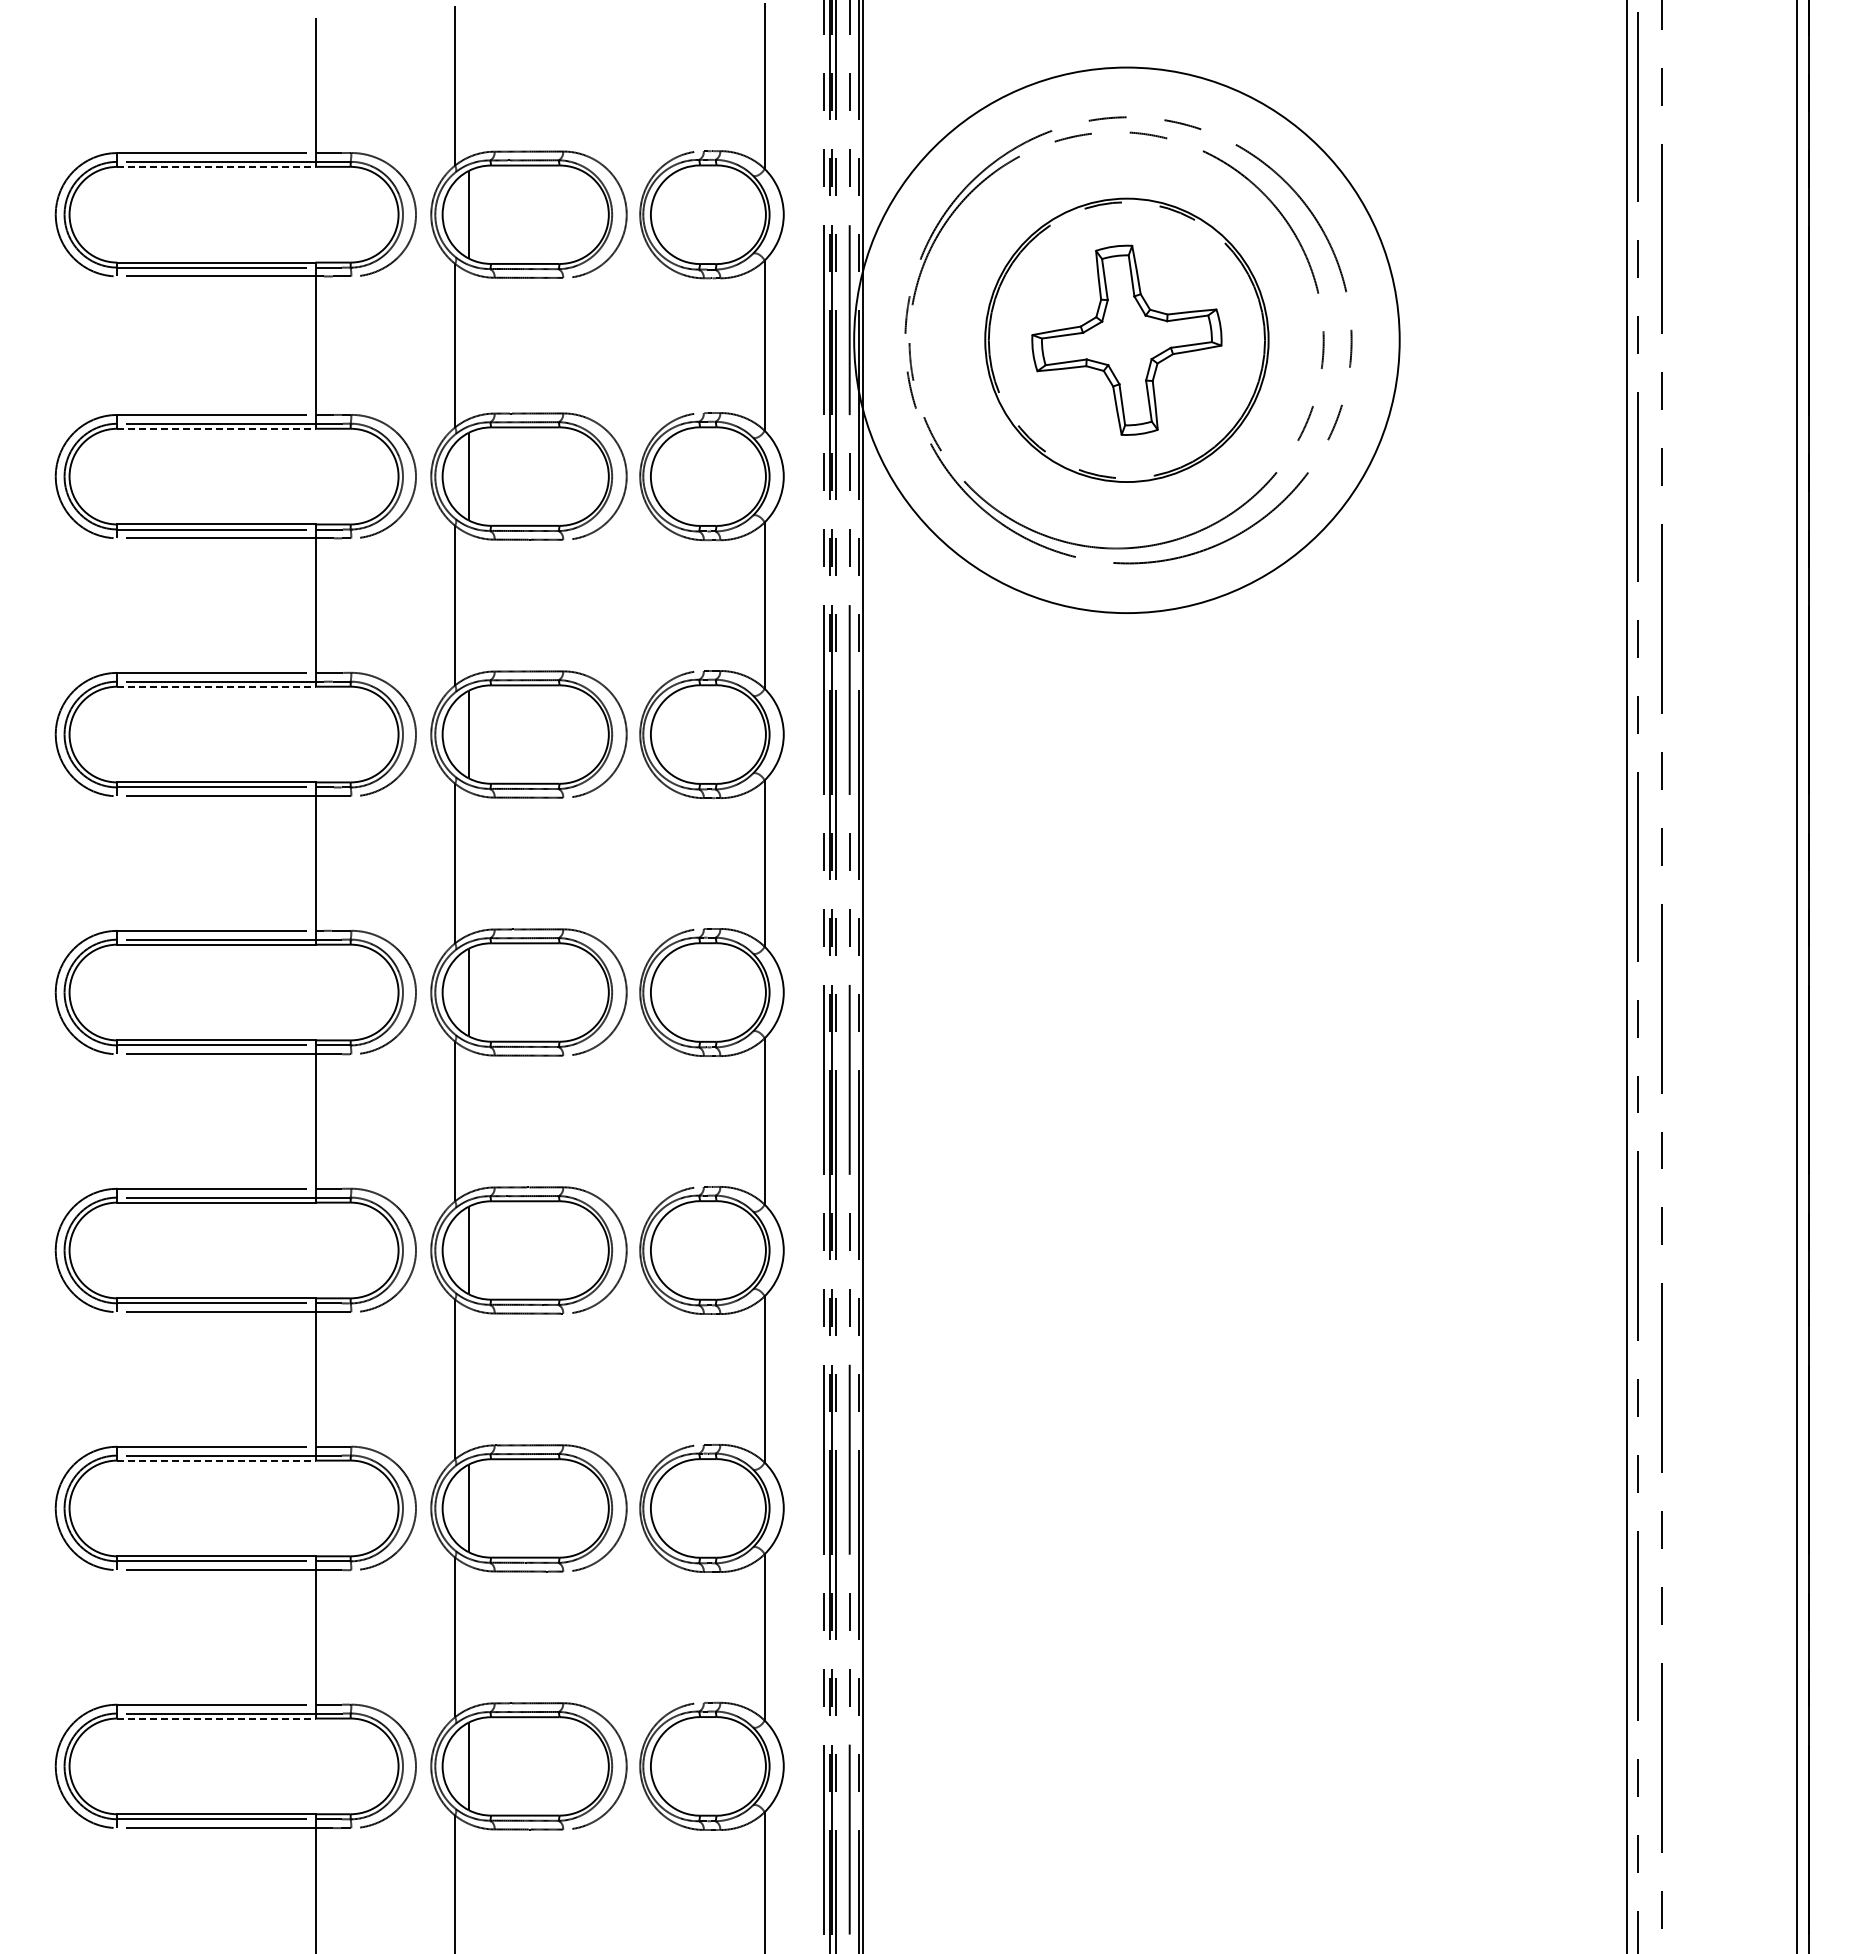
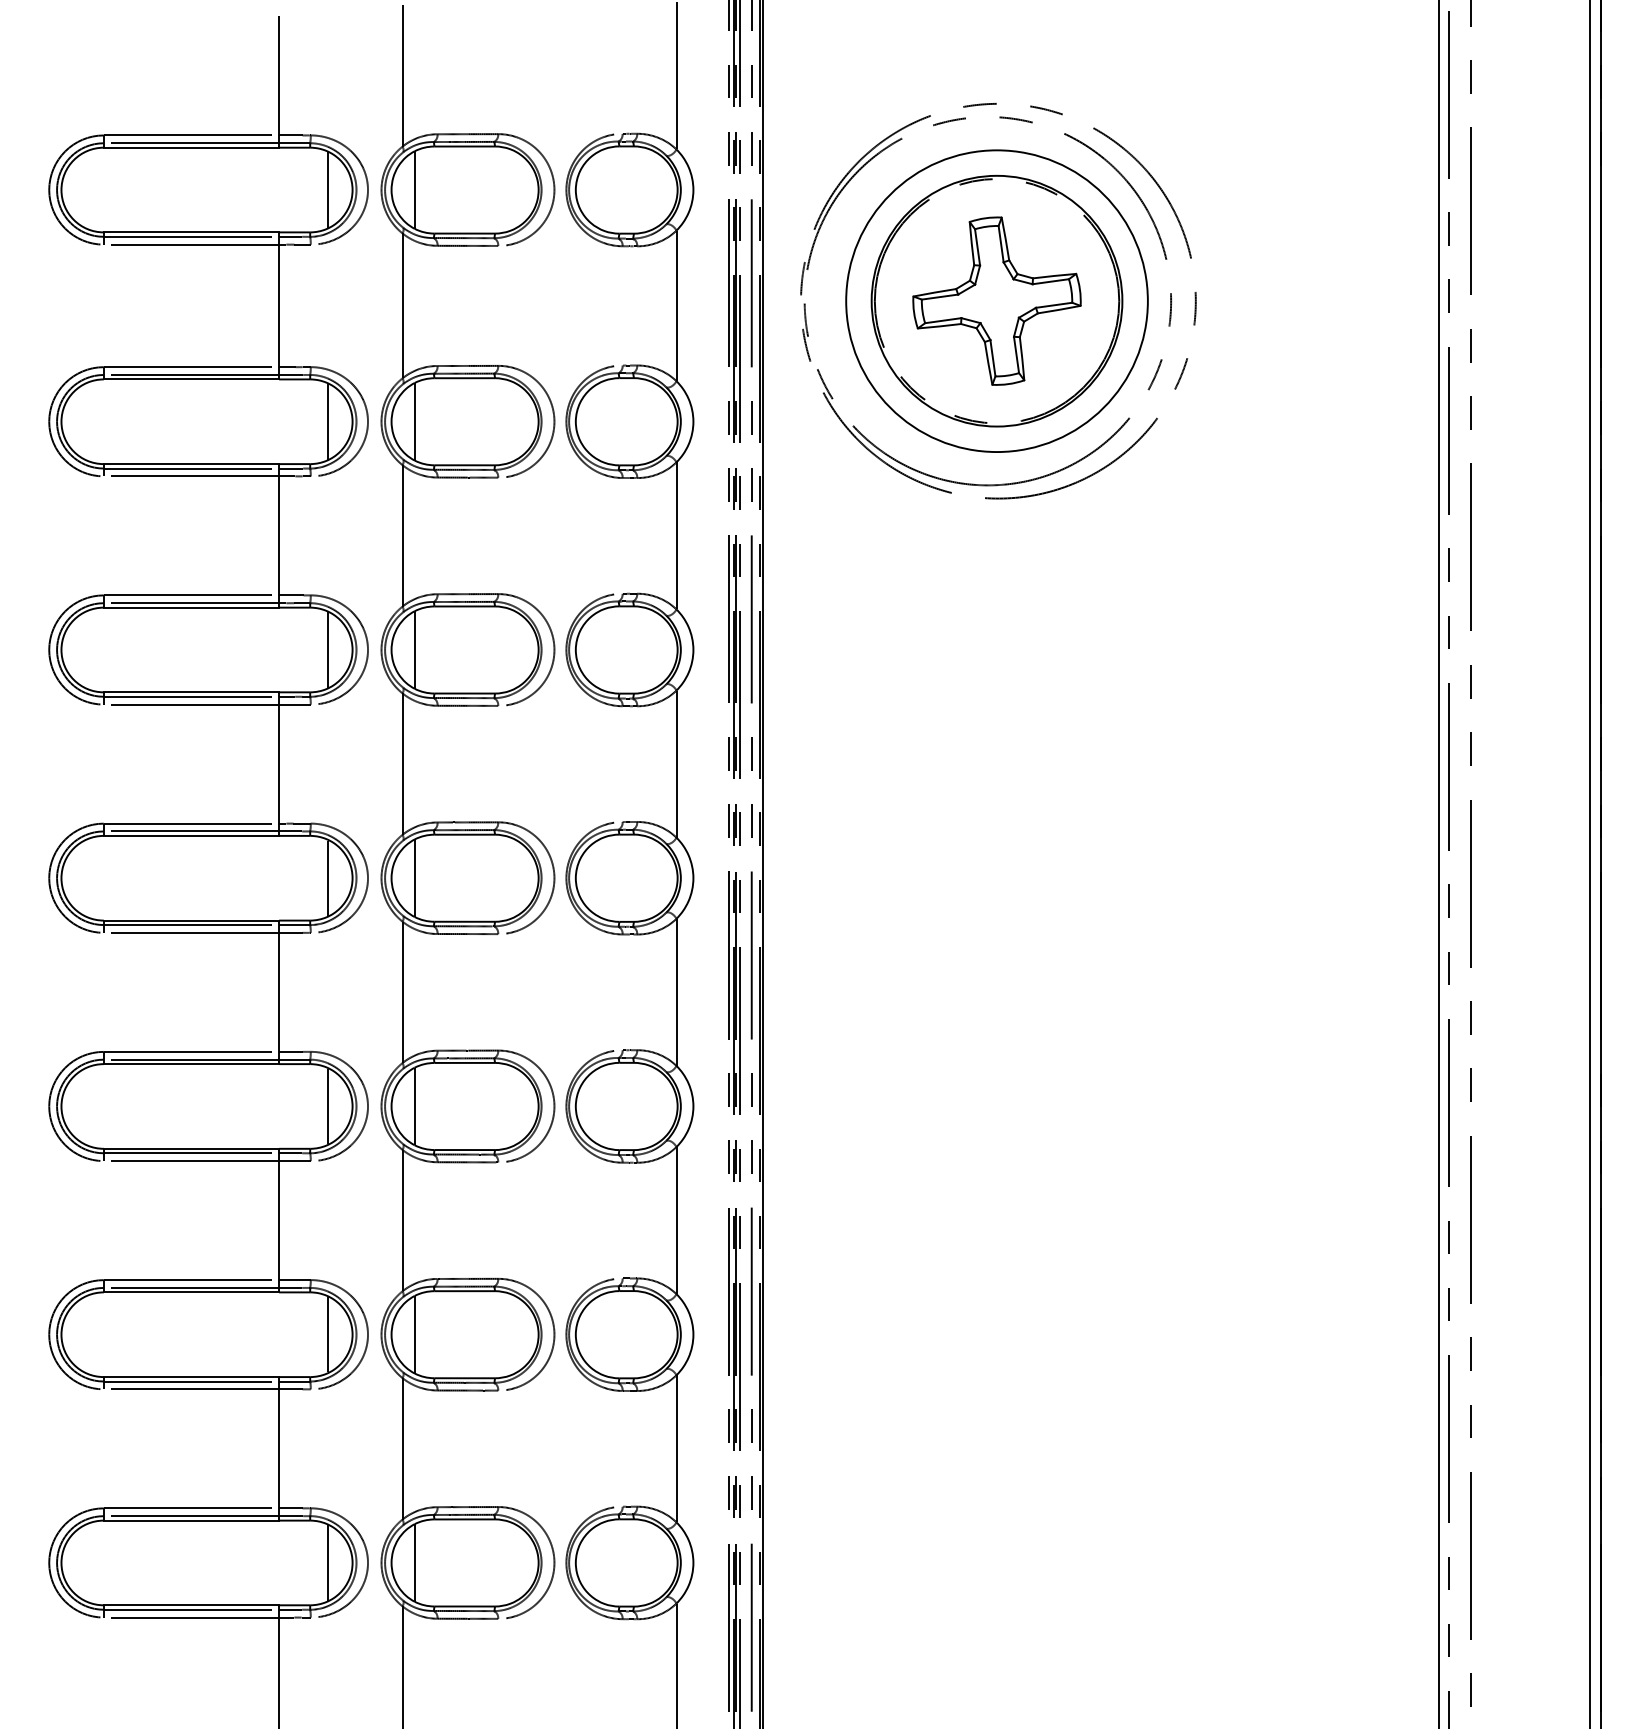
line: (216, 166) -> (191, 147), dashed -> solid
line: (371, 214) -> (328, 189), added
circle: (1126, 339) -> (996, 300), size x0.62
line: (216, 428) -> (191, 379), dashed -> solid
line: (371, 476) -> (328, 421), added
line: (216, 686) -> (191, 607), dashed -> solid
line: (371, 734) -> (328, 649), added
line: (371, 992) -> (328, 878), added
line: (371, 1250) -> (328, 1106), added
line: (216, 1460) -> (191, 1292), dashed -> solid
line: (371, 1508) -> (328, 1334), added
line: (216, 1718) -> (191, 1520), dashed -> solid
line: (371, 1766) -> (328, 1563), added

